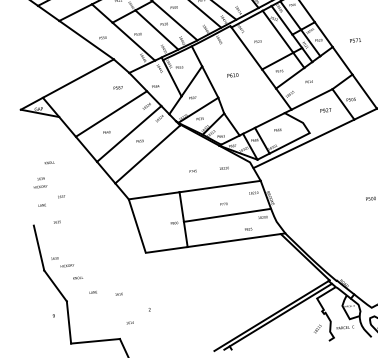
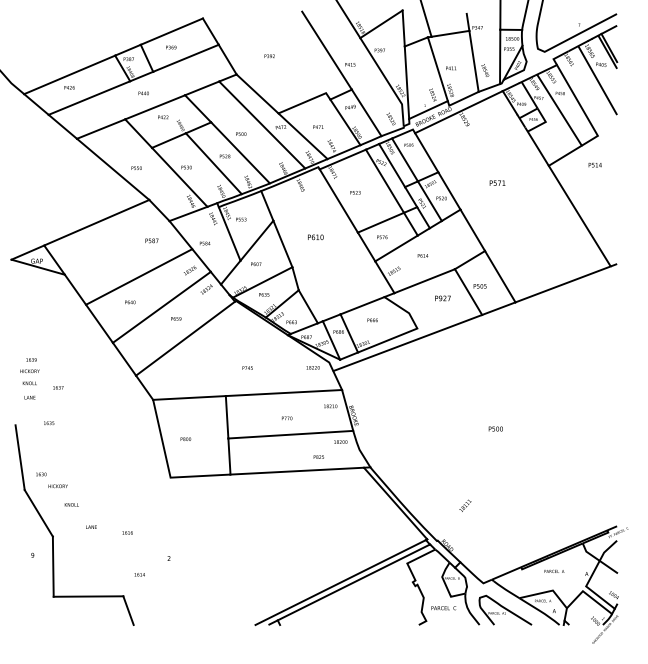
text: (355, 40) -> (497, 182), moved
text: (49, 162) -> (29, 383), moved
text: (223, 168) -> (312, 367), moved
text: (174, 222) -> (185, 438), moved
text: (317, 328) -> (465, 505), moved

